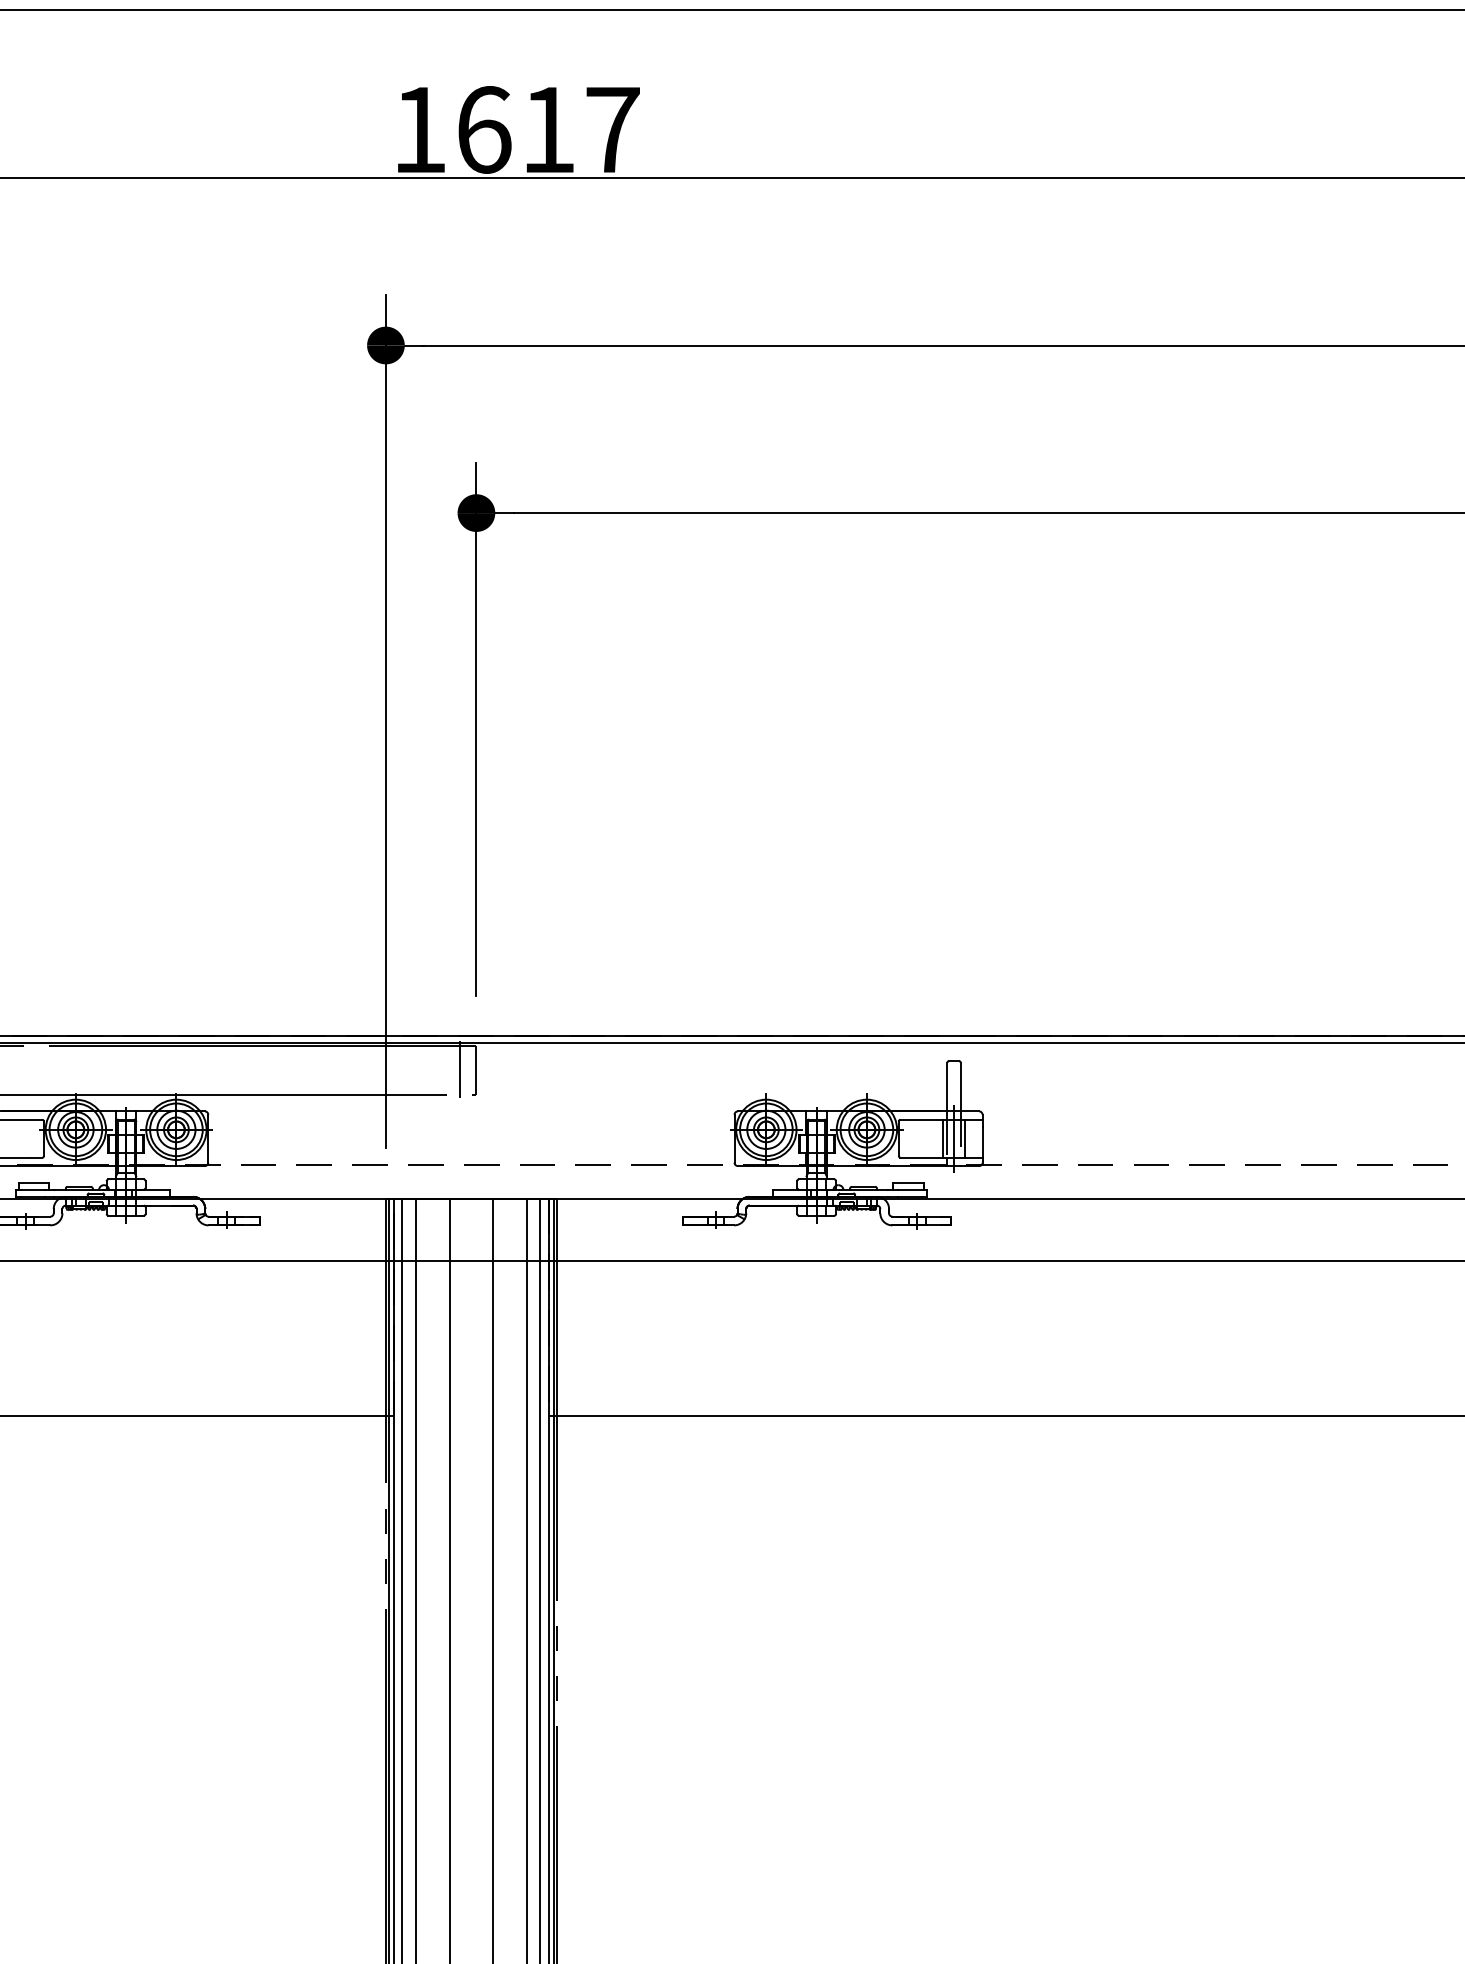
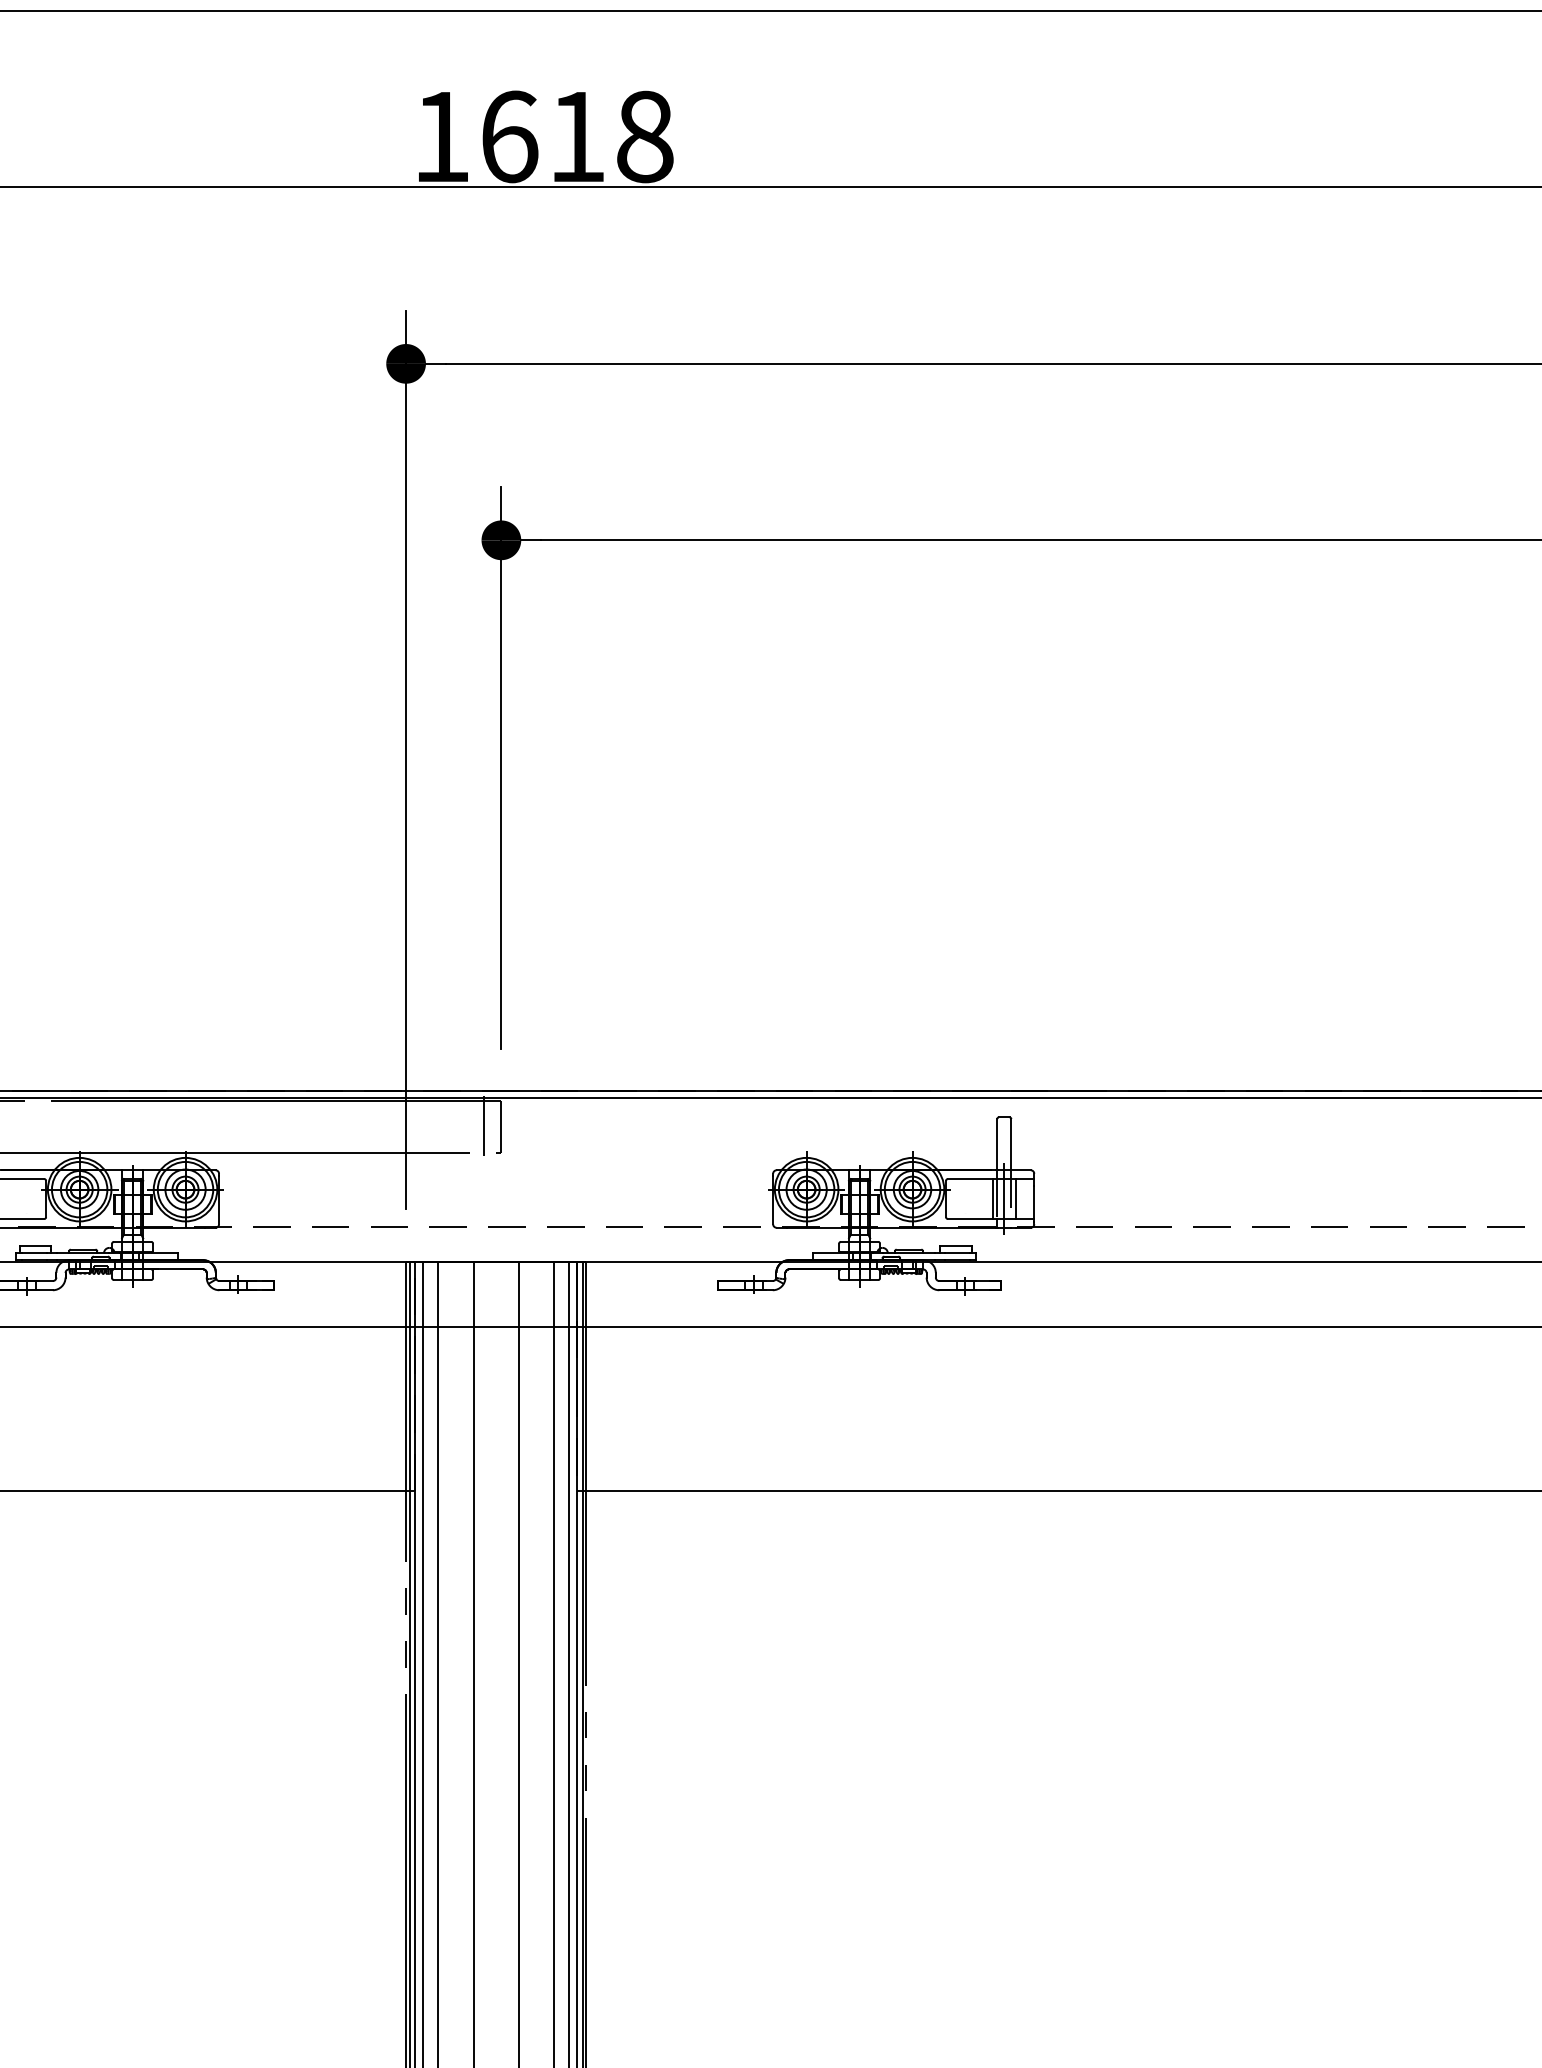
text: (613, 129) -> (645, 136), 1617 -> 1618

